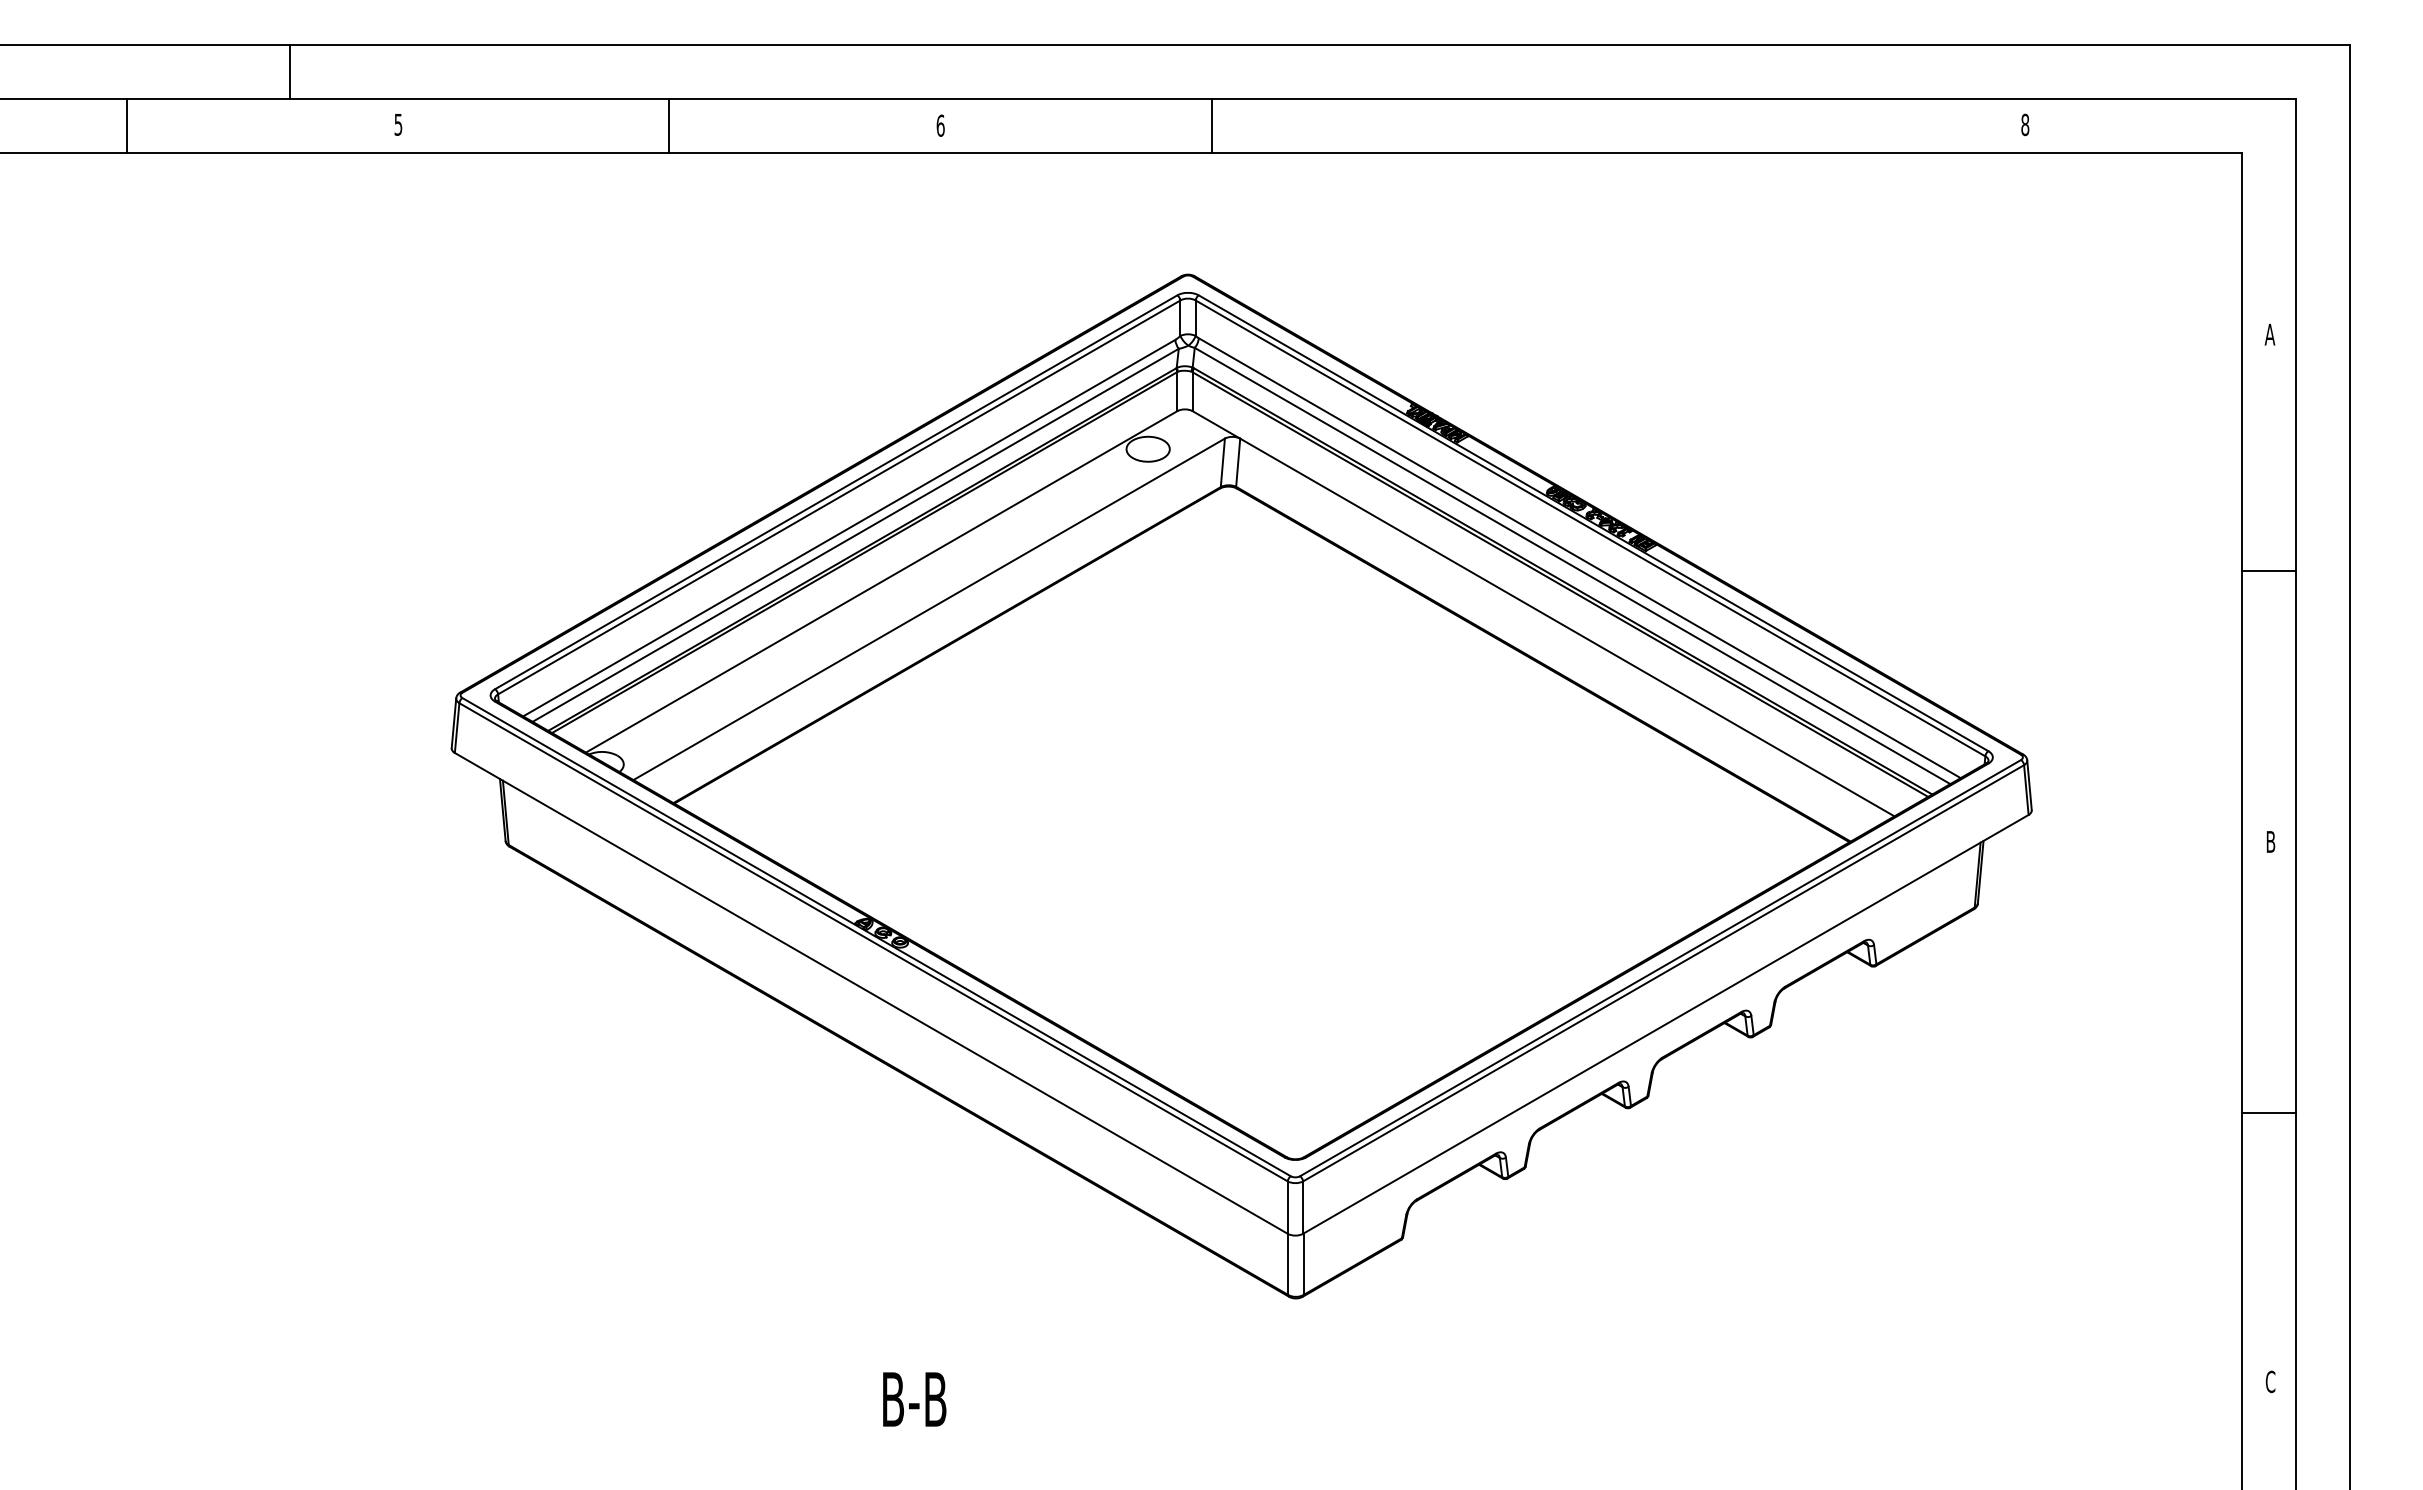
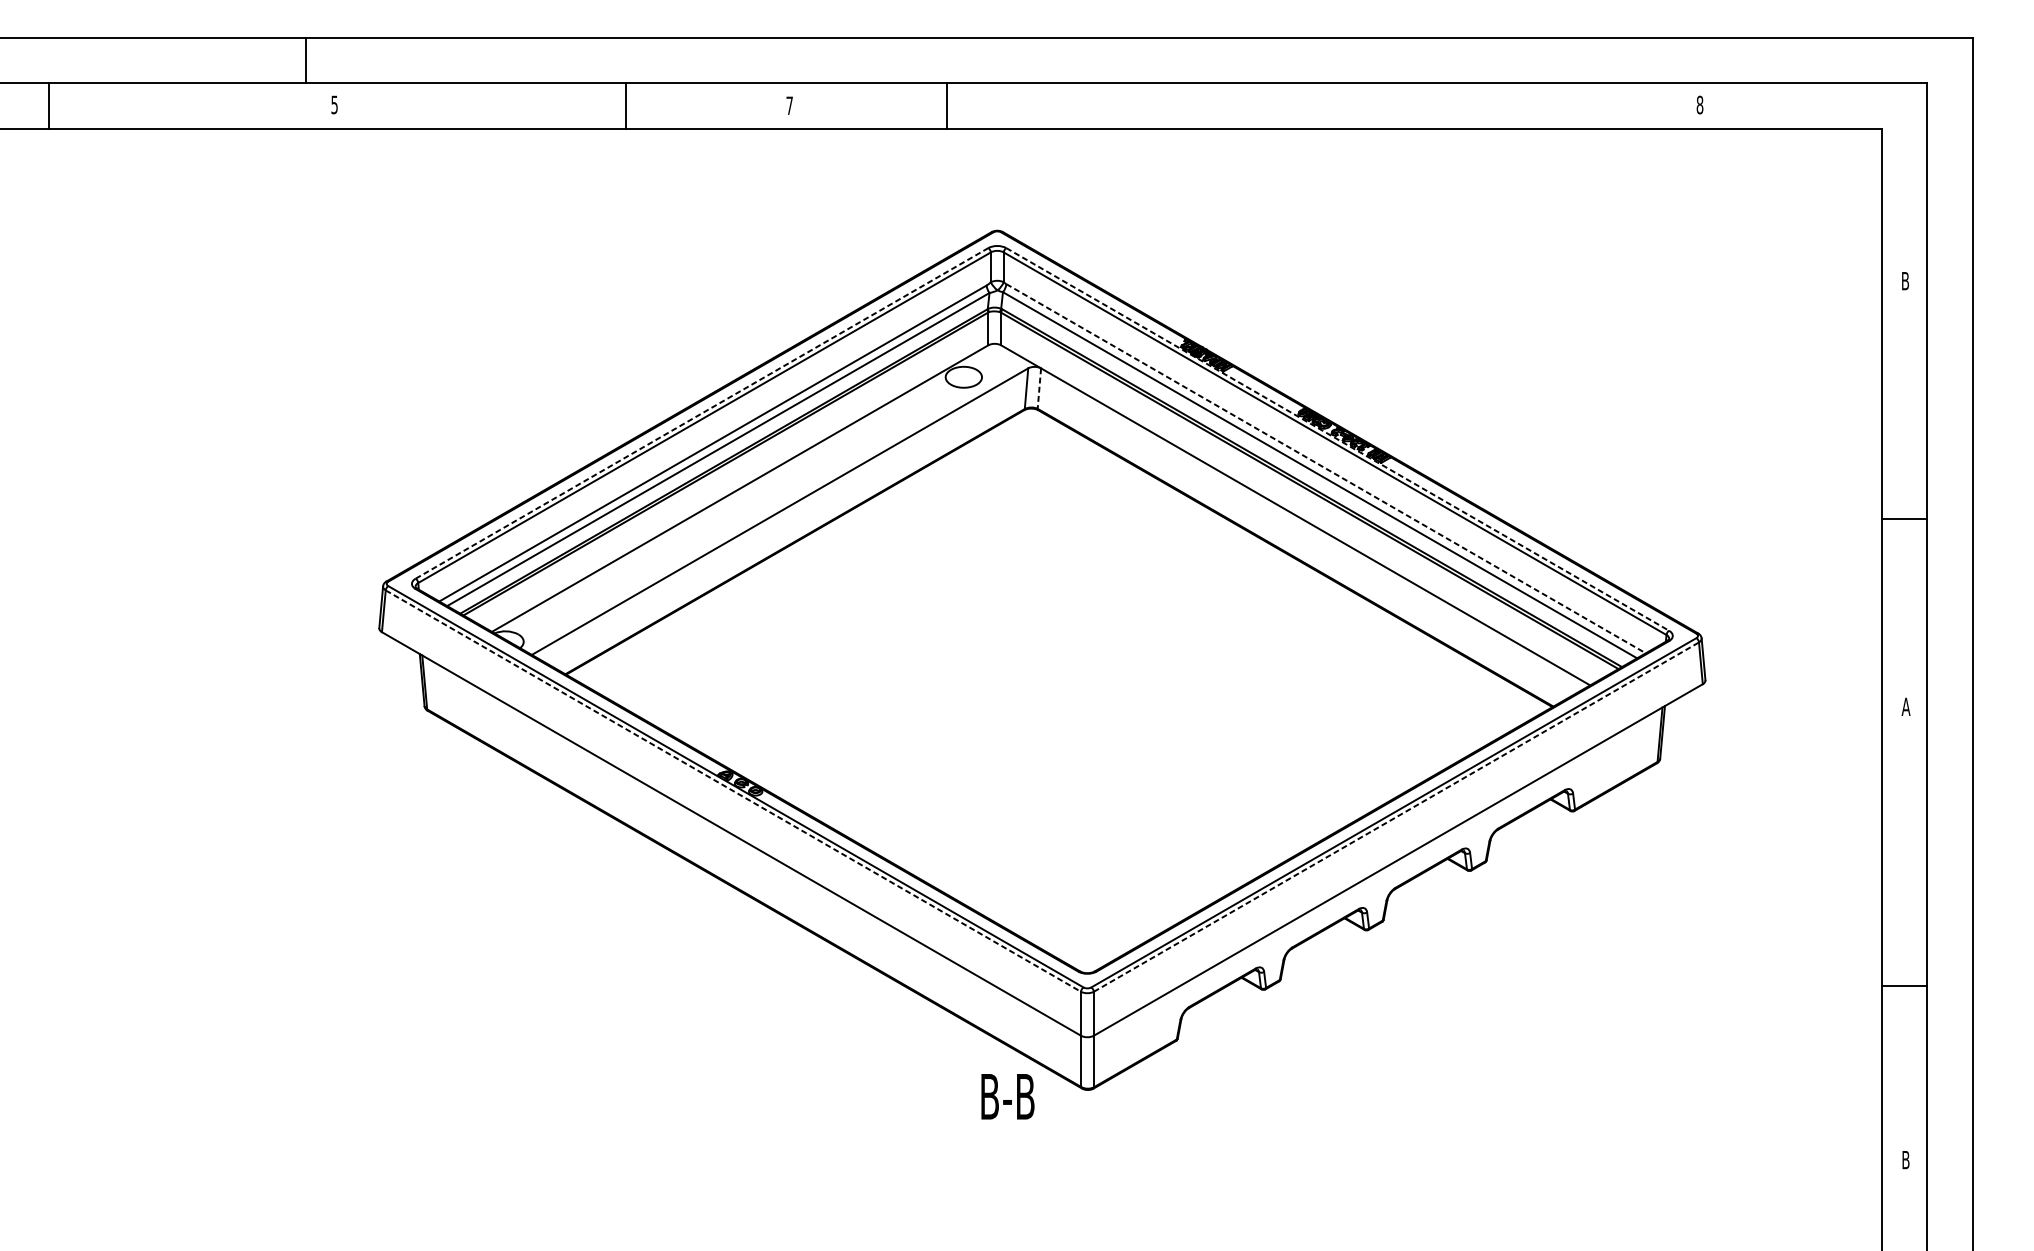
line: (289, 71) -> (306, 60), moved
text: (940, 125) -> (789, 105), 6 -> 7
line: (126, 126) -> (48, 106), moved
line: (669, 126) -> (625, 106), moved
line: (1211, 126) -> (946, 106), moved
text: (2269, 334) -> (1904, 280), A -> B
line: (1238, 463) -> (1039, 389), solid -> dashed
line: (836, 492) -> (702, 413), solid -> dashed
line: (1593, 523) -> (1337, 439), solid -> dashed
line: (1579, 558) -> (1325, 468), solid -> dashed
line: (2268, 570) -> (1904, 518), moved
text: (2270, 841) -> (1905, 706), B -> A
line: (874, 942) -> (734, 791), solid -> dashed
line: (1664, 973) -> (1397, 817), solid -> dashed
line: (2268, 1113) -> (1904, 985), moved
text: (2270, 1381) -> (1905, 1159), C -> B
text: (914, 1399) -> (1007, 1096), moved

